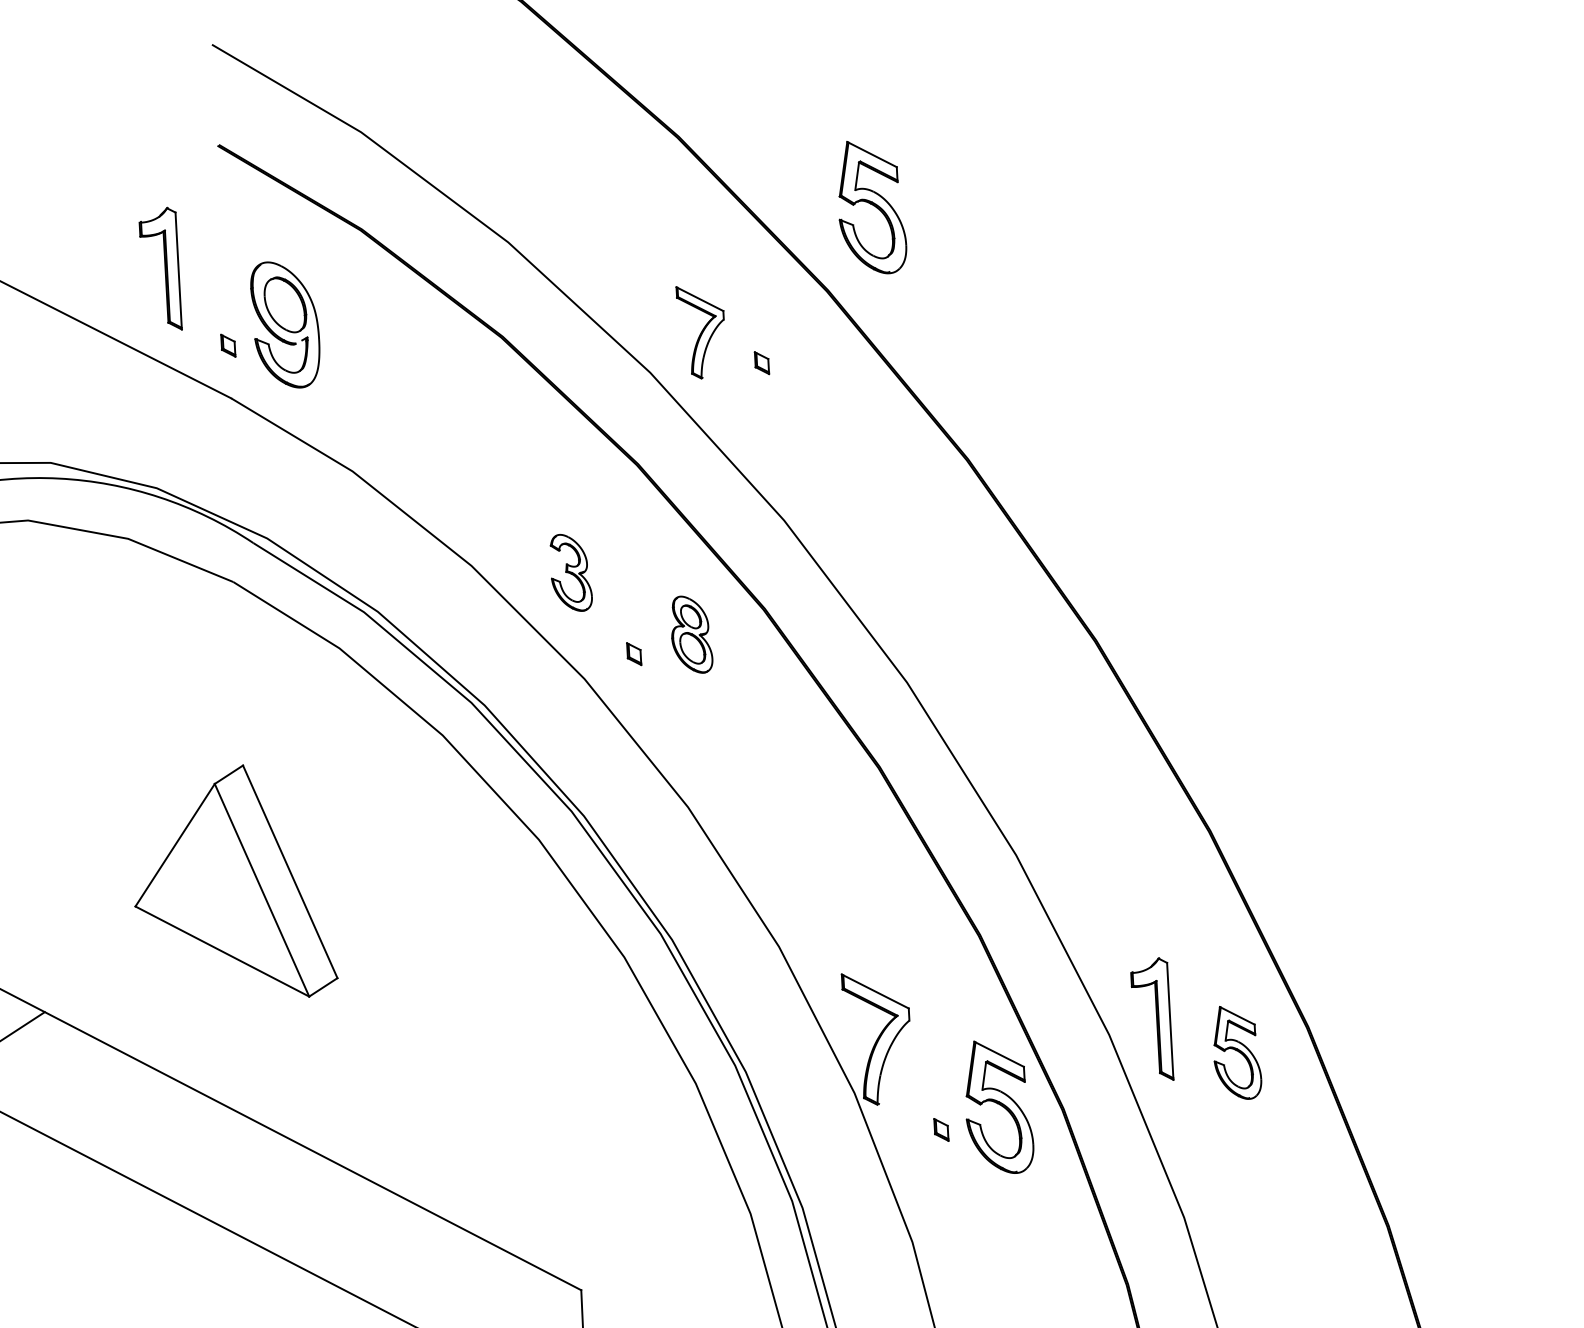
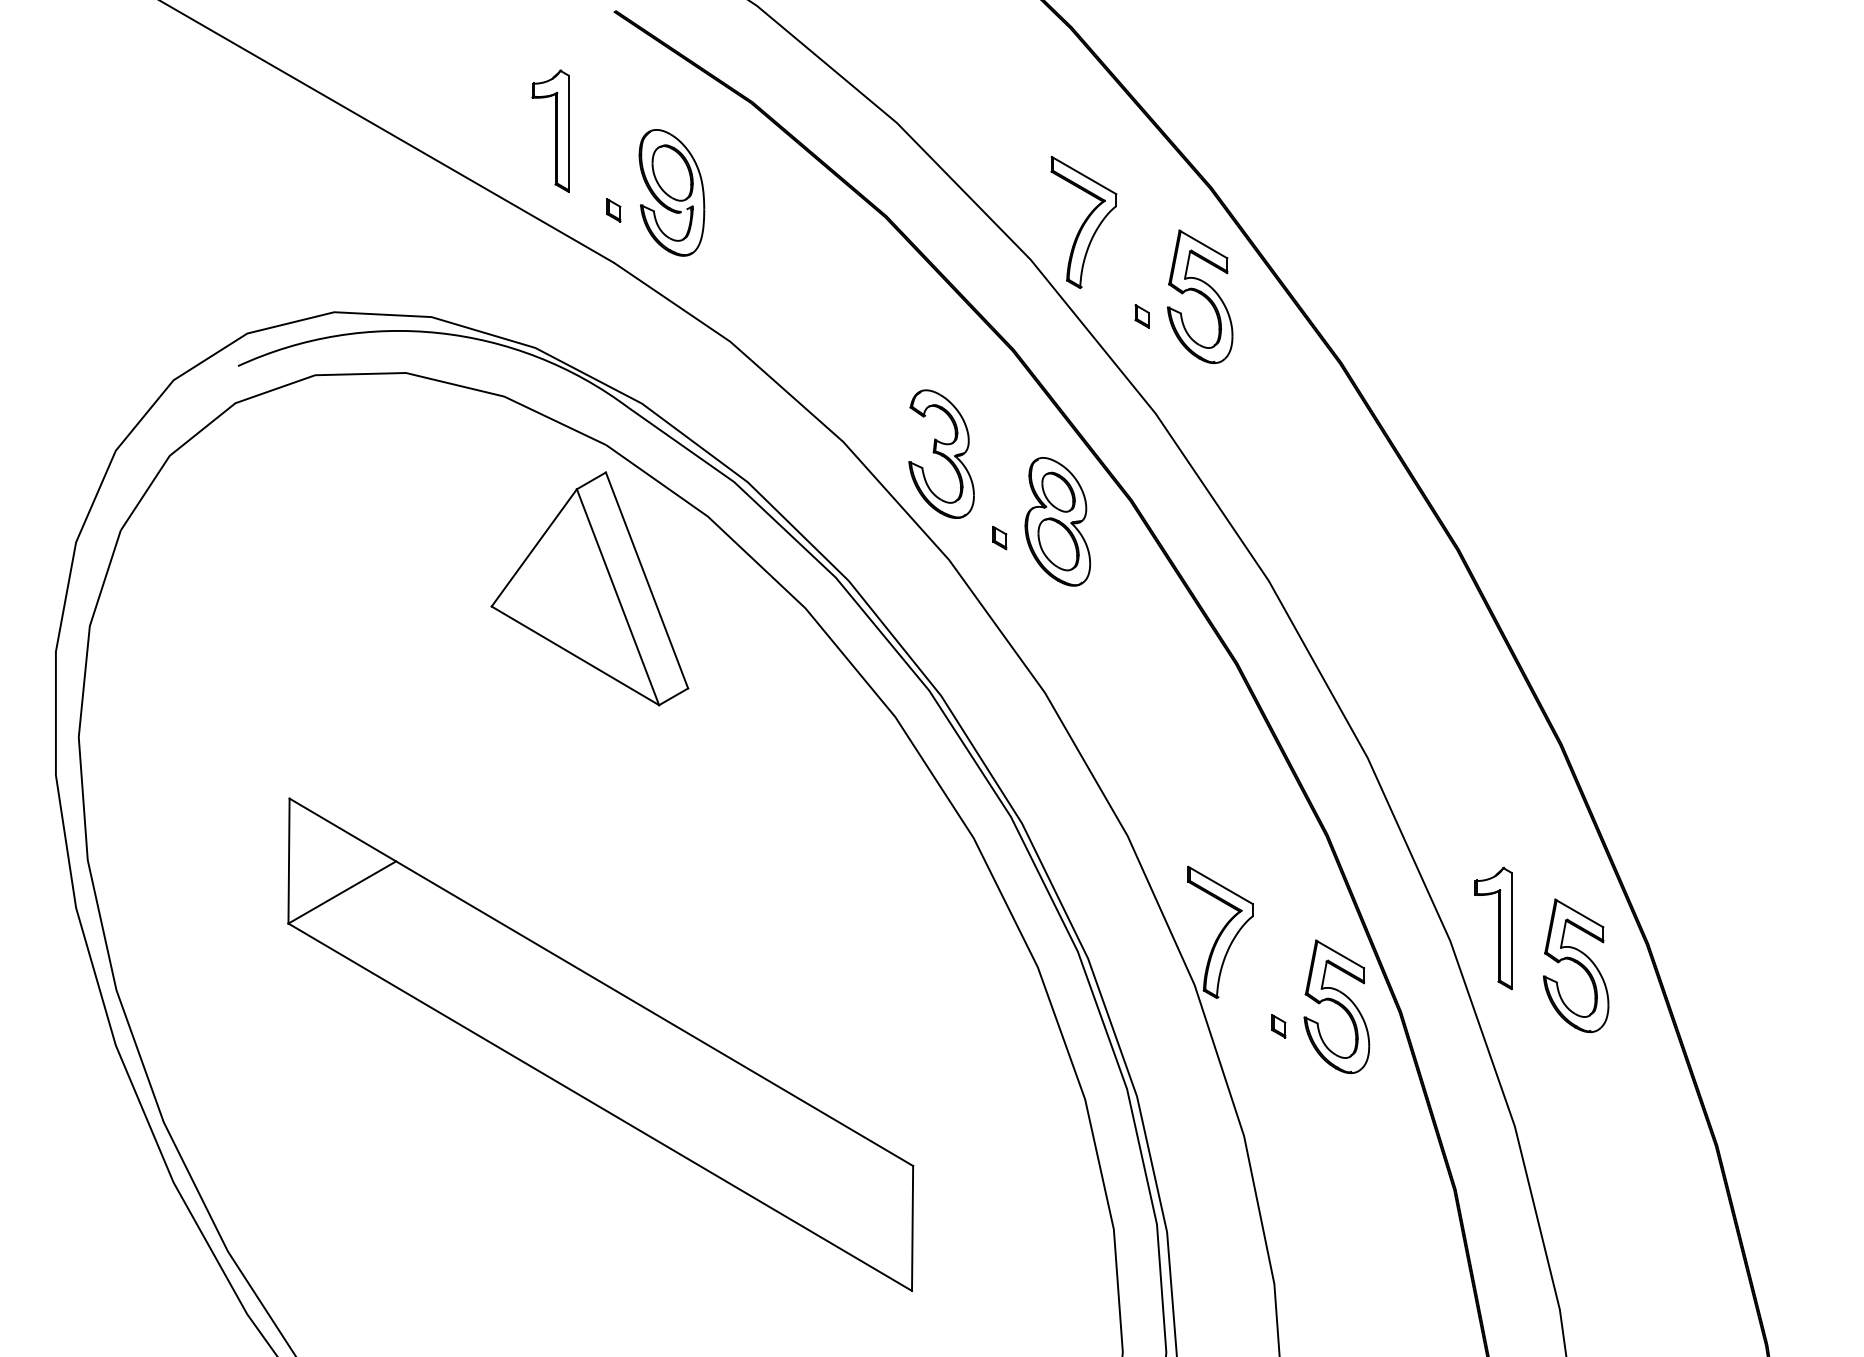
part: (870, 207) -> (1199, 296), moved
part: (701, 332) -> (1083, 222), size x1.43
part: (761, 363) -> (1141, 316), moved
part: (571, 572) -> (941, 453), size x1.67
part: (691, 634) -> (1057, 521), size x1.67
part: (232, 883) -> (589, 588), moved
part: (1236, 1052) -> (1575, 965), size x1.43

